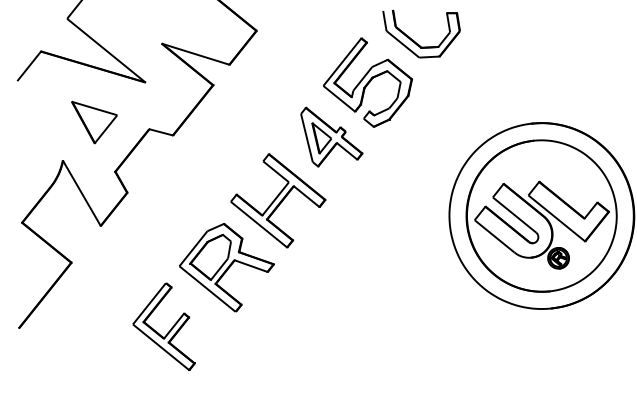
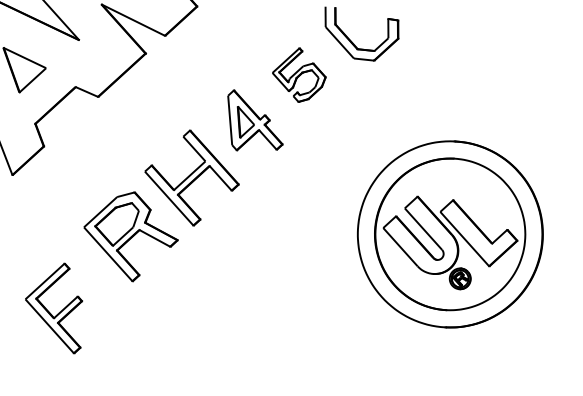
part: (367, 82) -> (298, 75), size x0.6
part: (168, 331) -> (59, 311), moved

